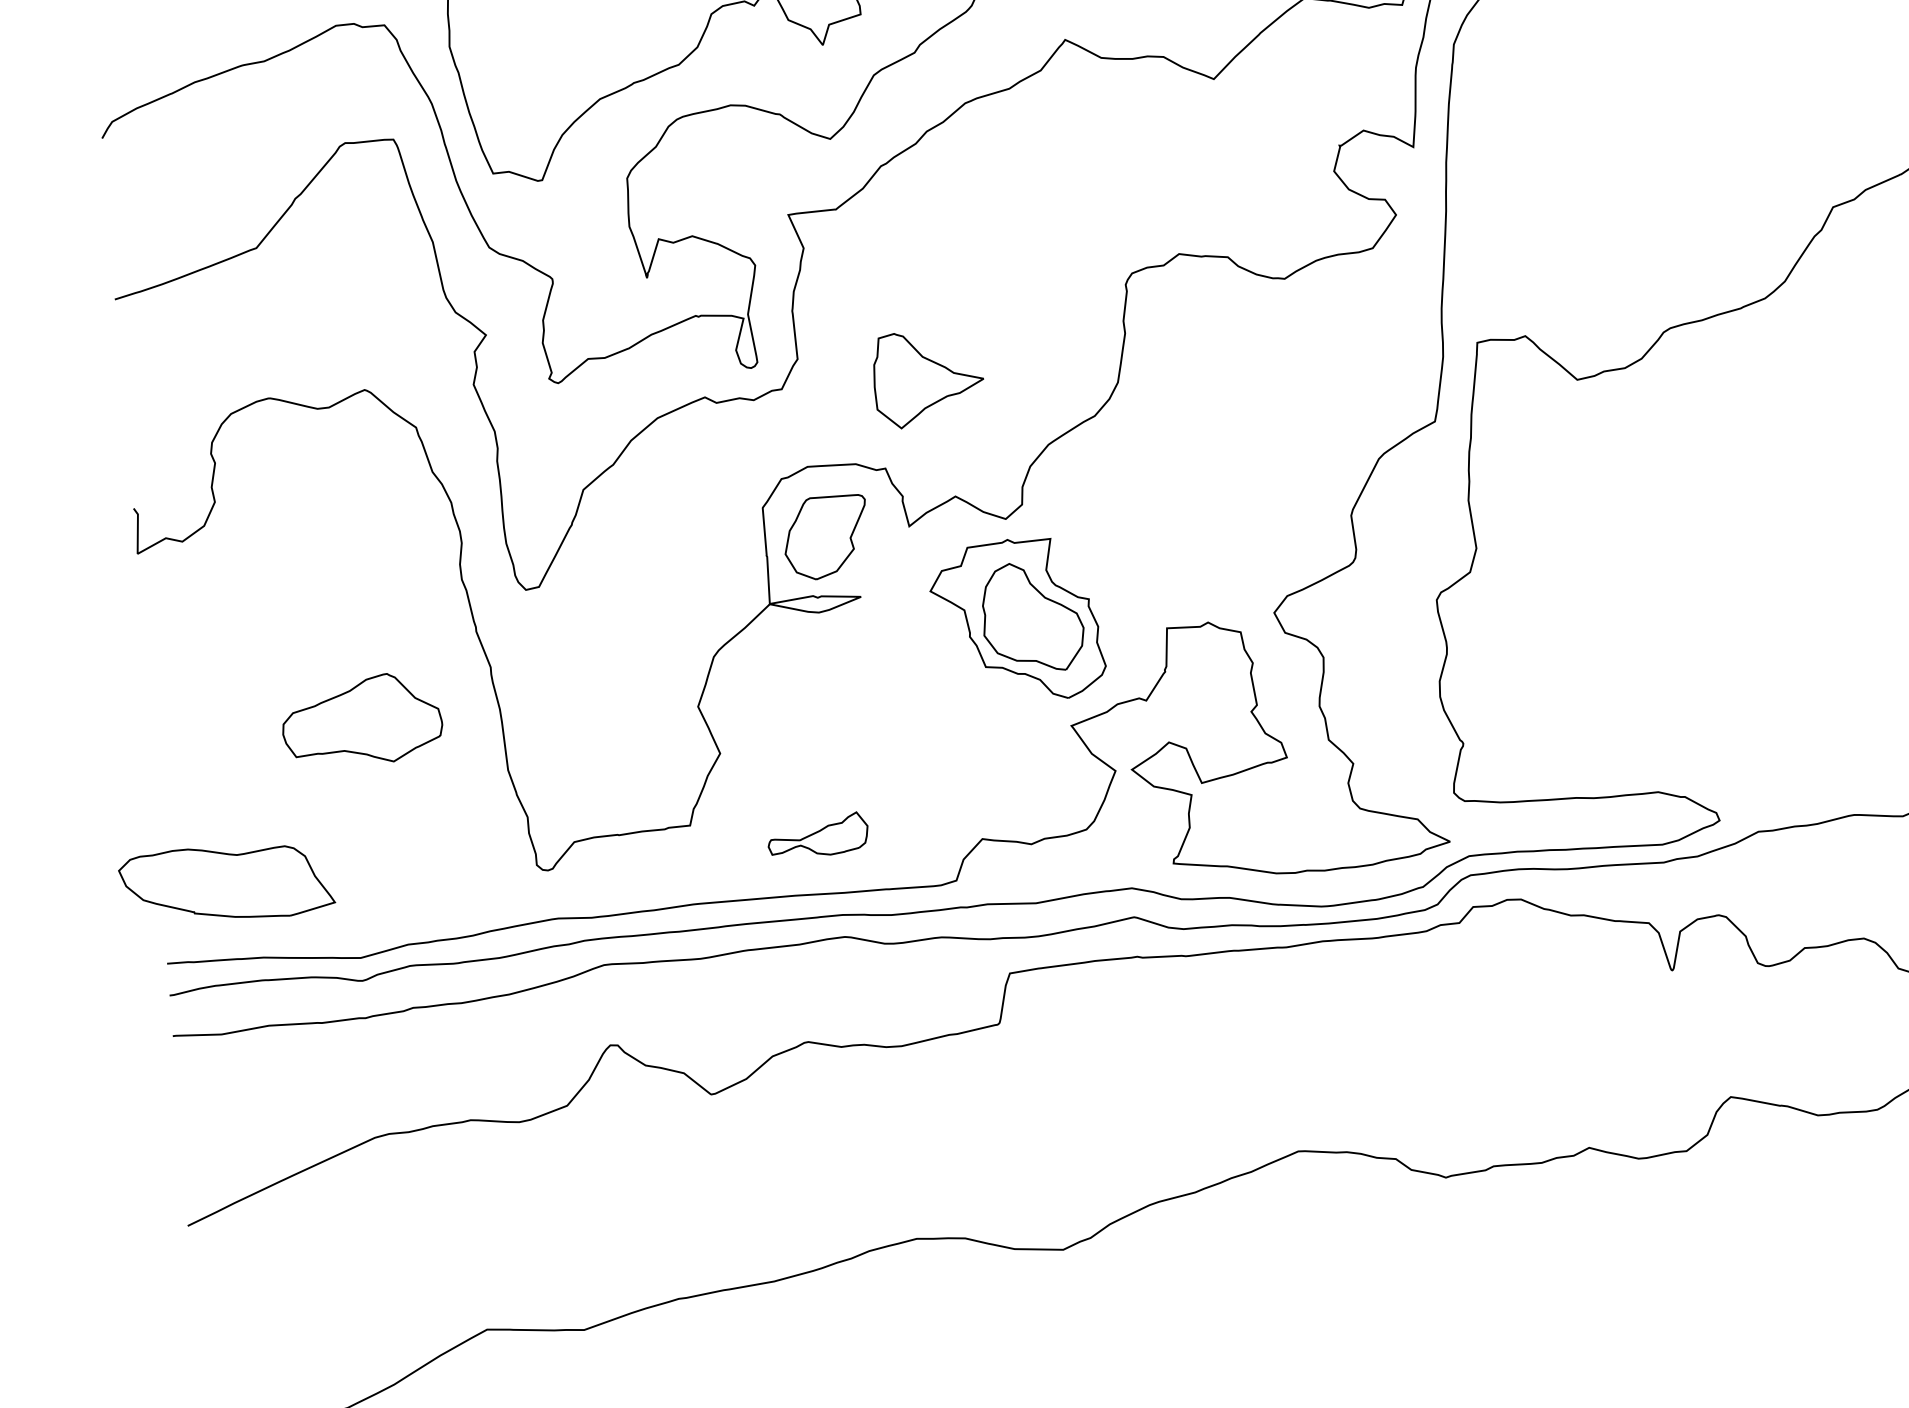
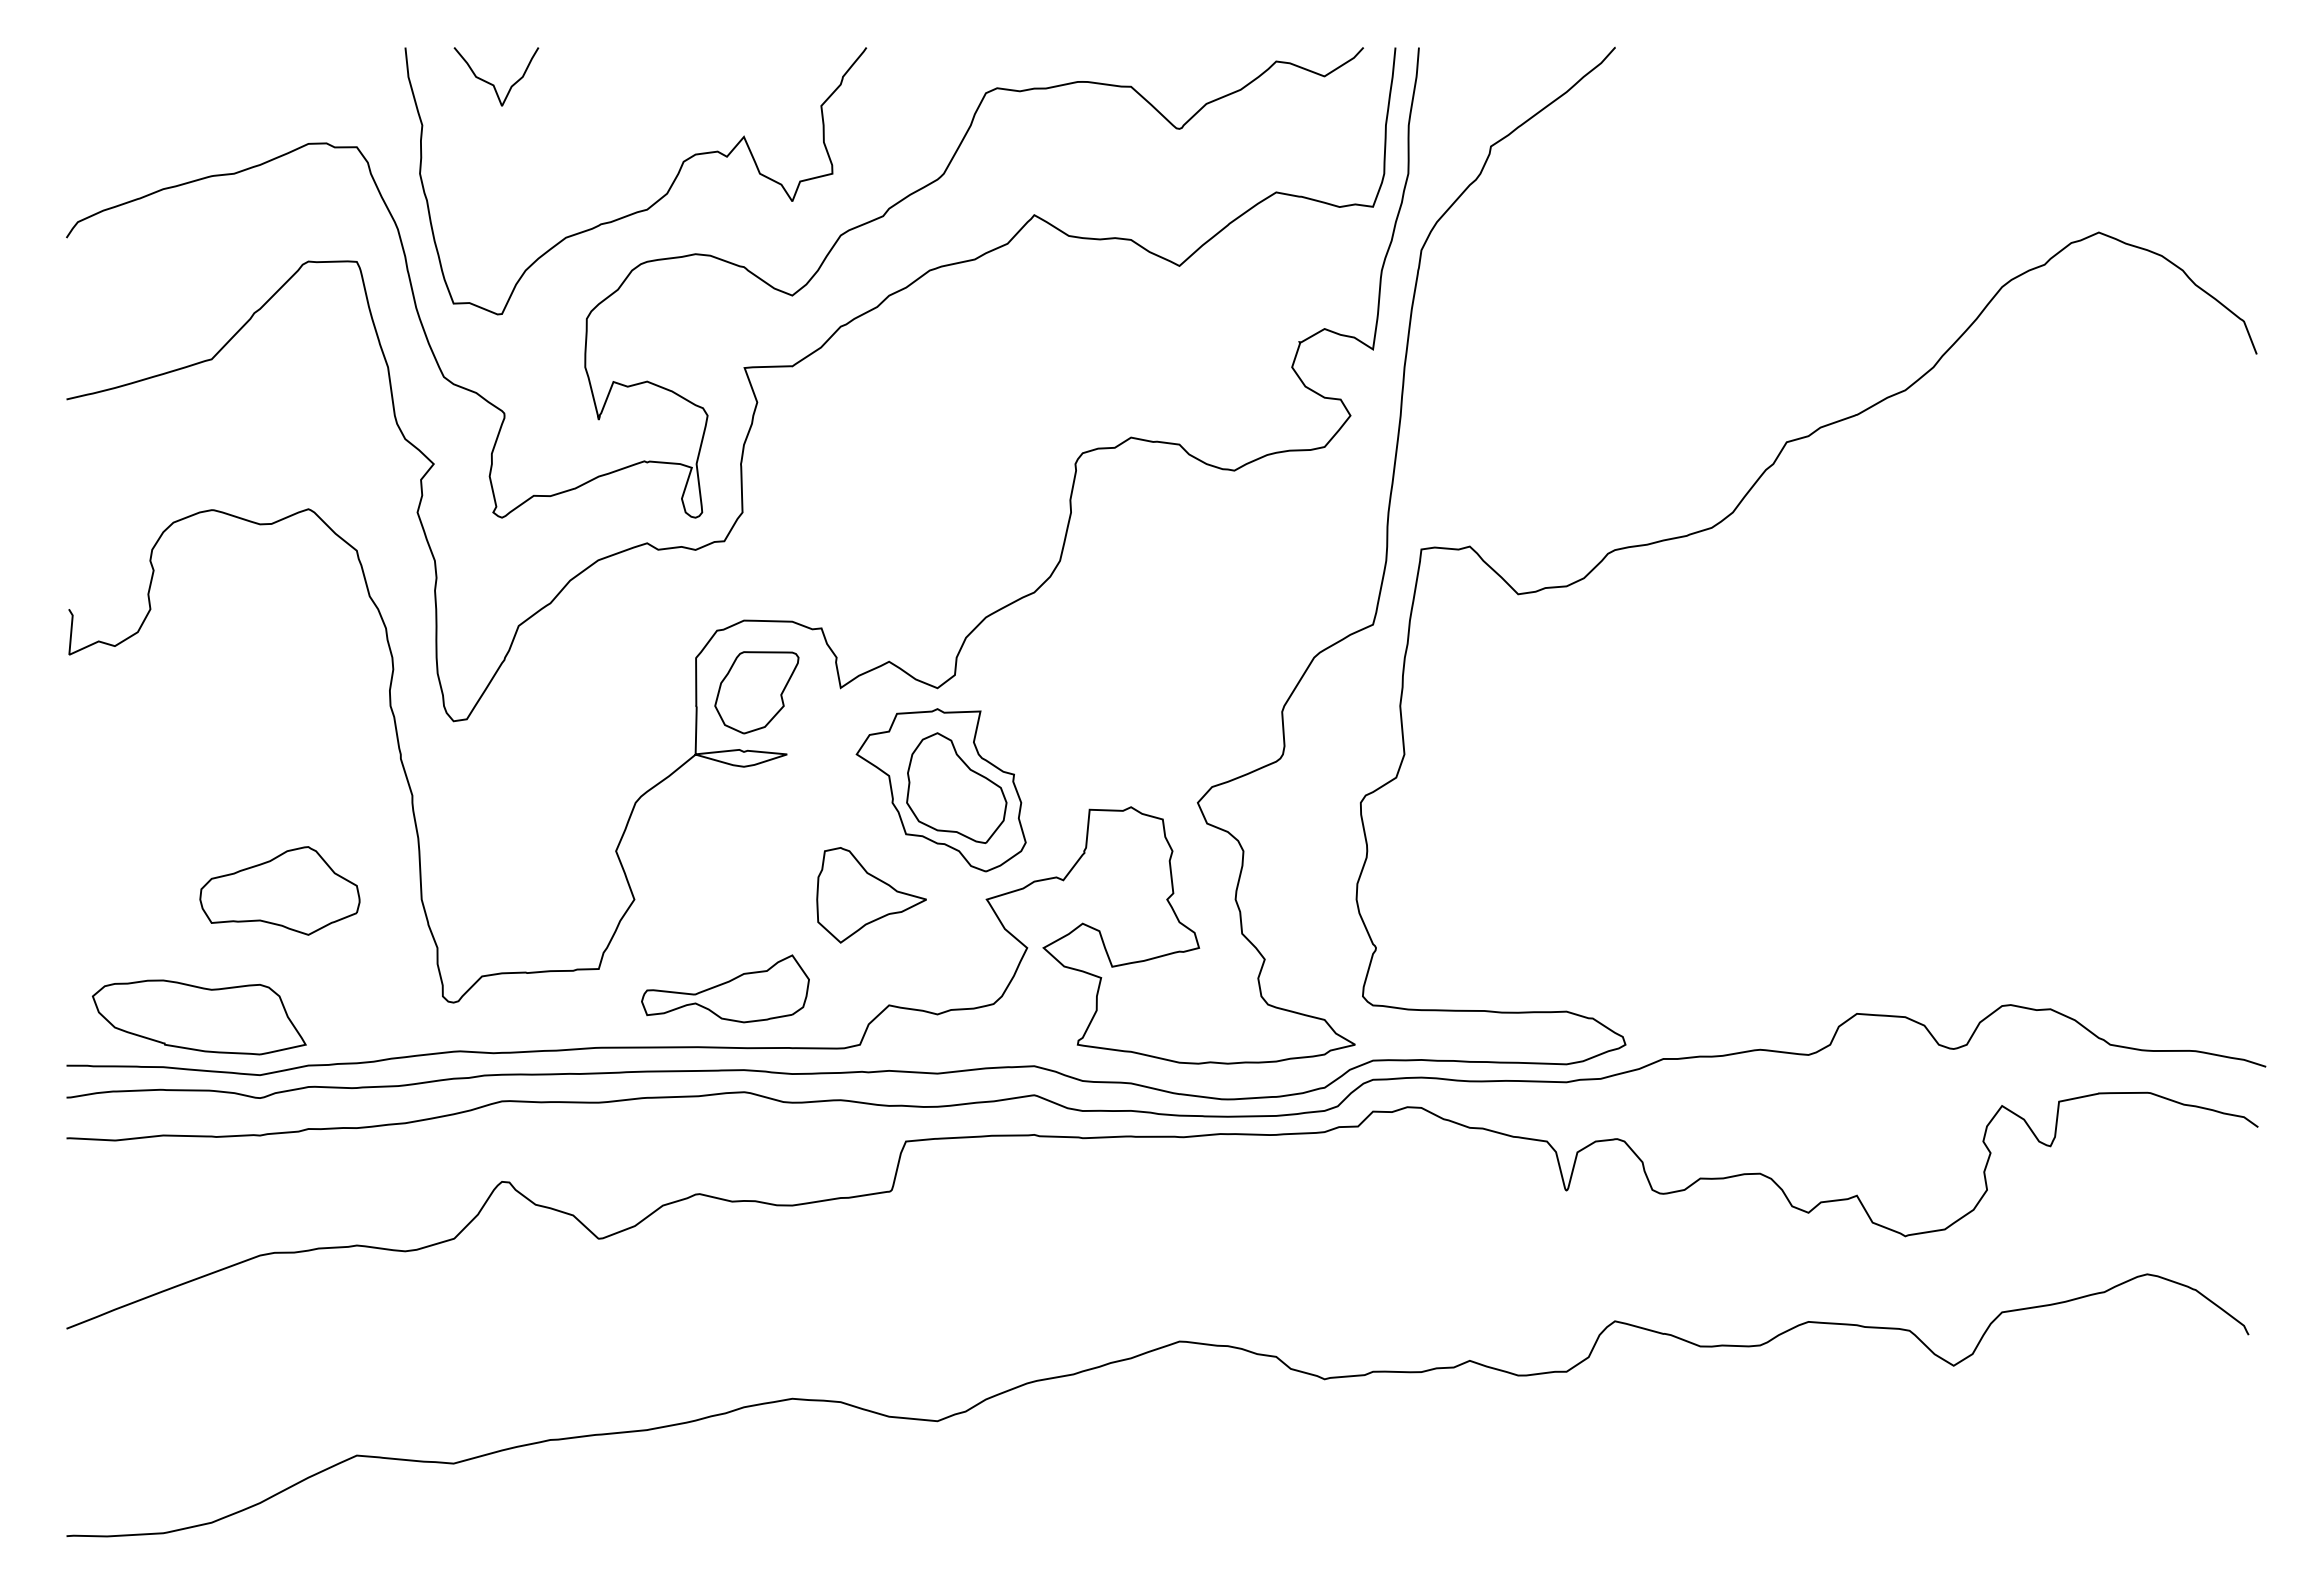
part: (928, 378) -> (871, 895), moved
part: (361, 719) -> (279, 890), moved
part: (817, 835) -> (725, 988), size x1.67
part: (226, 883) -> (199, 1017), moved

